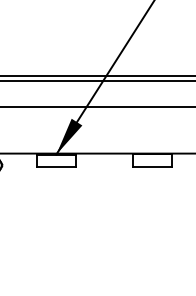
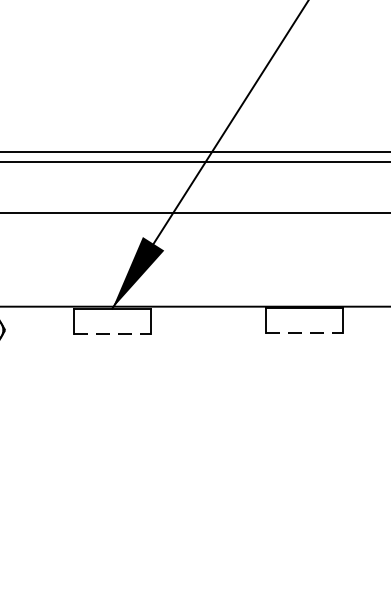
line: (152, 166) -> (304, 332), solid -> dashed
line: (56, 167) -> (112, 334), solid -> dashed

